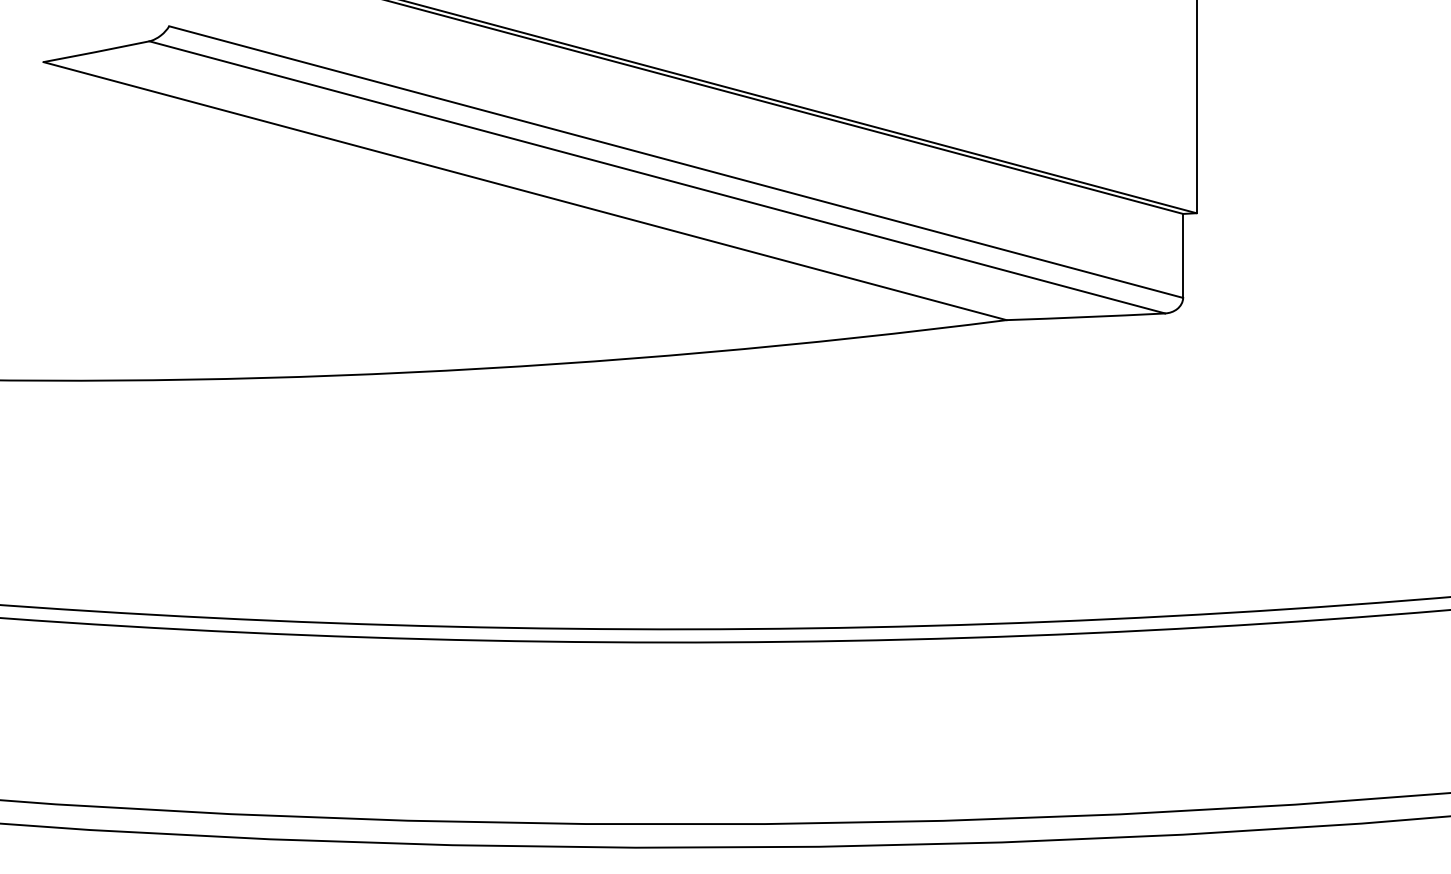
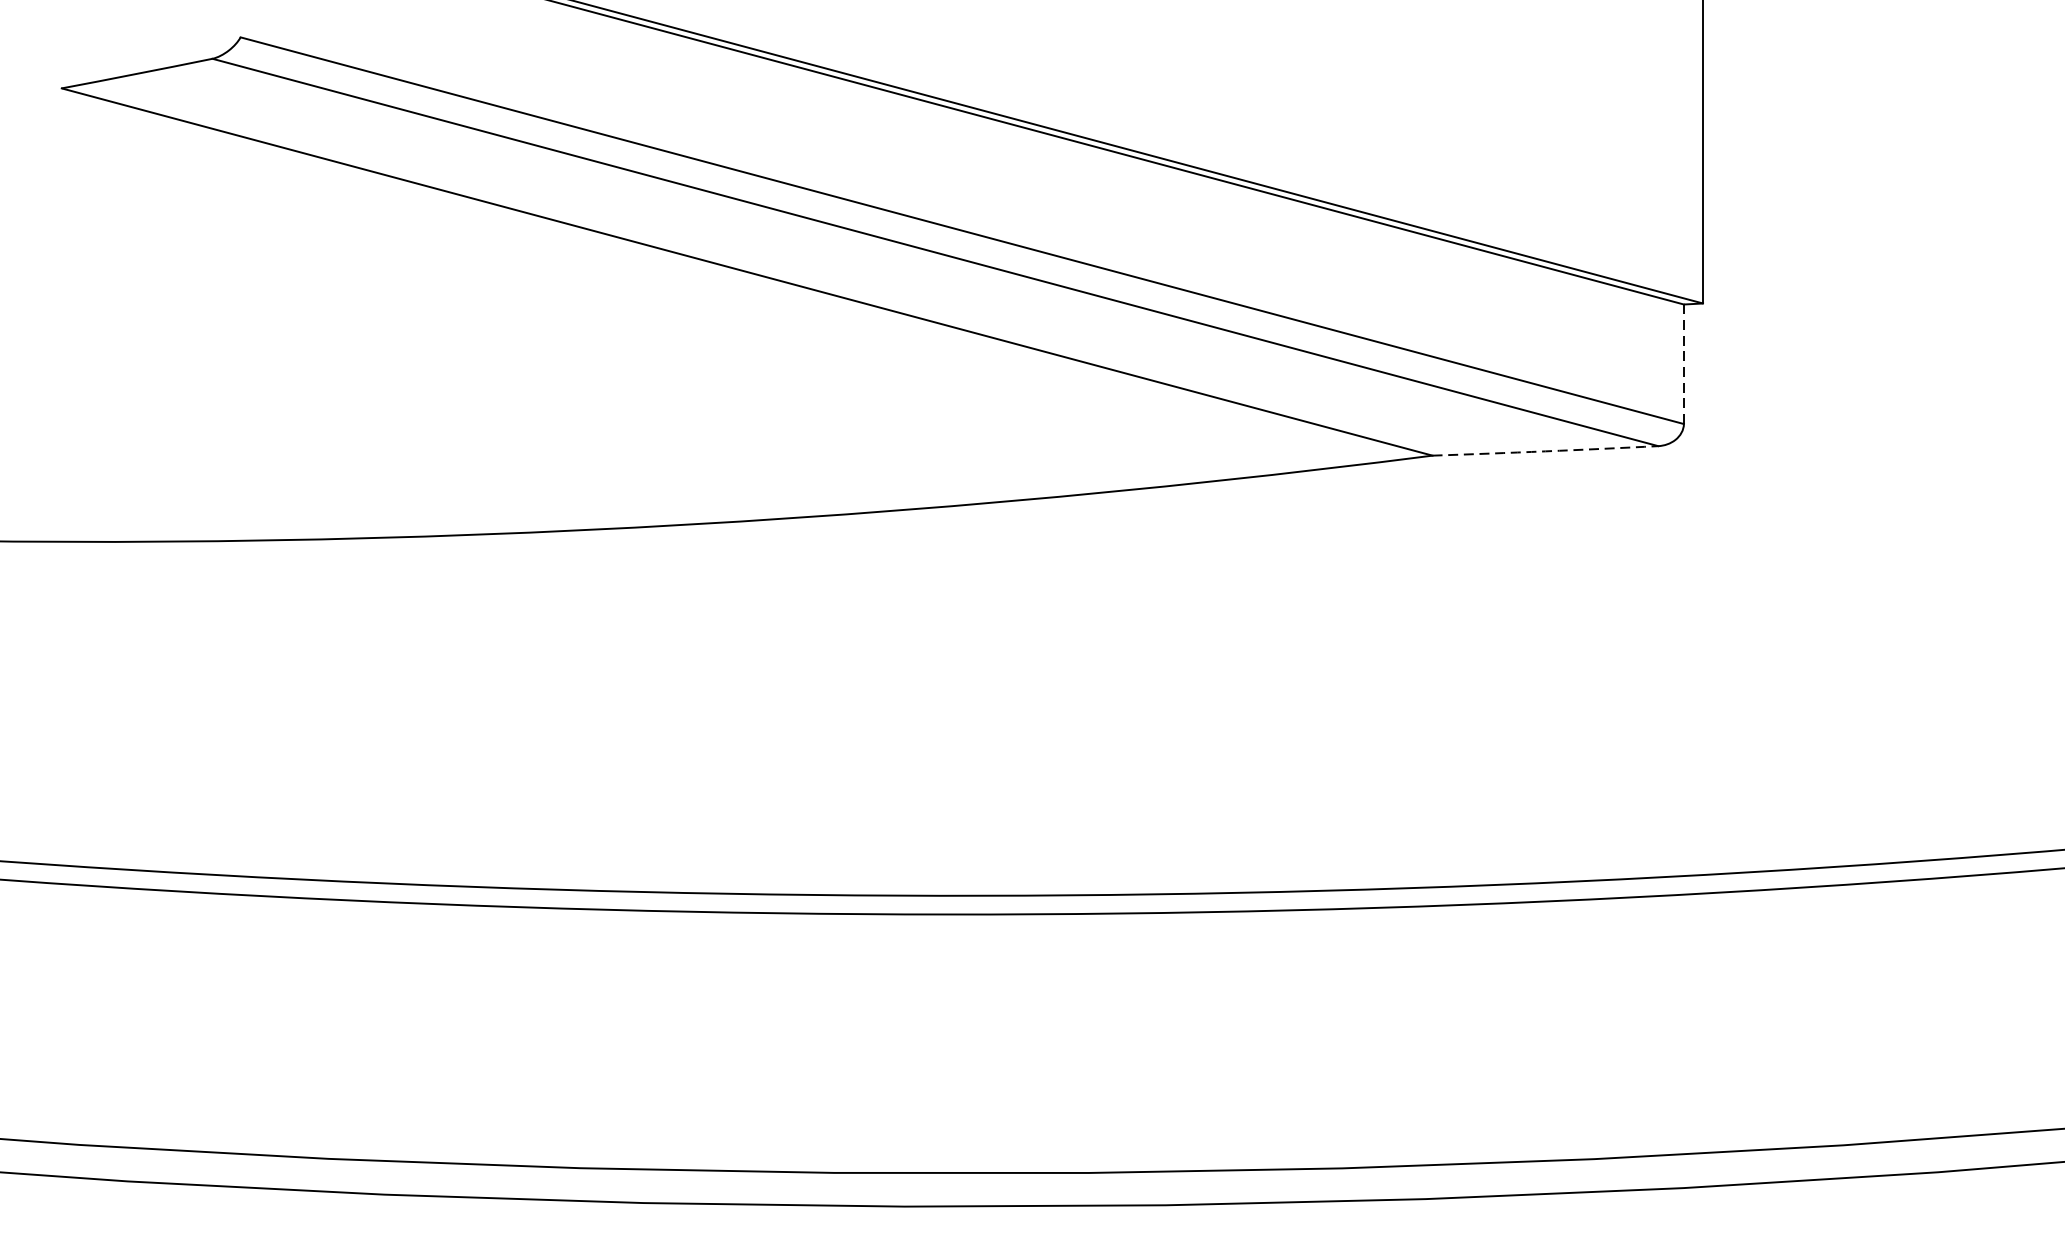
line: (1183, 255) -> (1684, 363), solid -> dashed
arc: (1085, 317) -> (1544, 451), solid -> dashed

